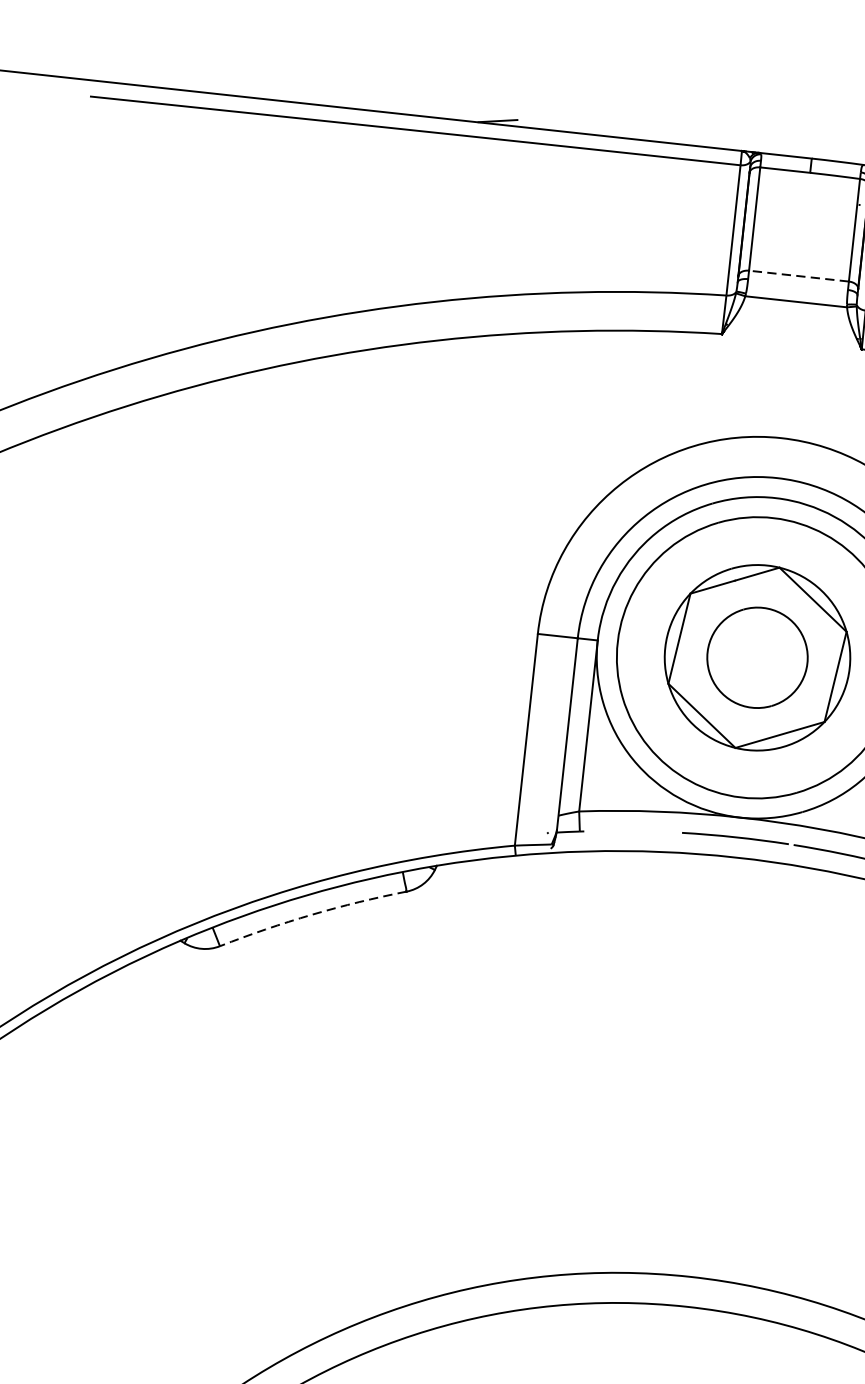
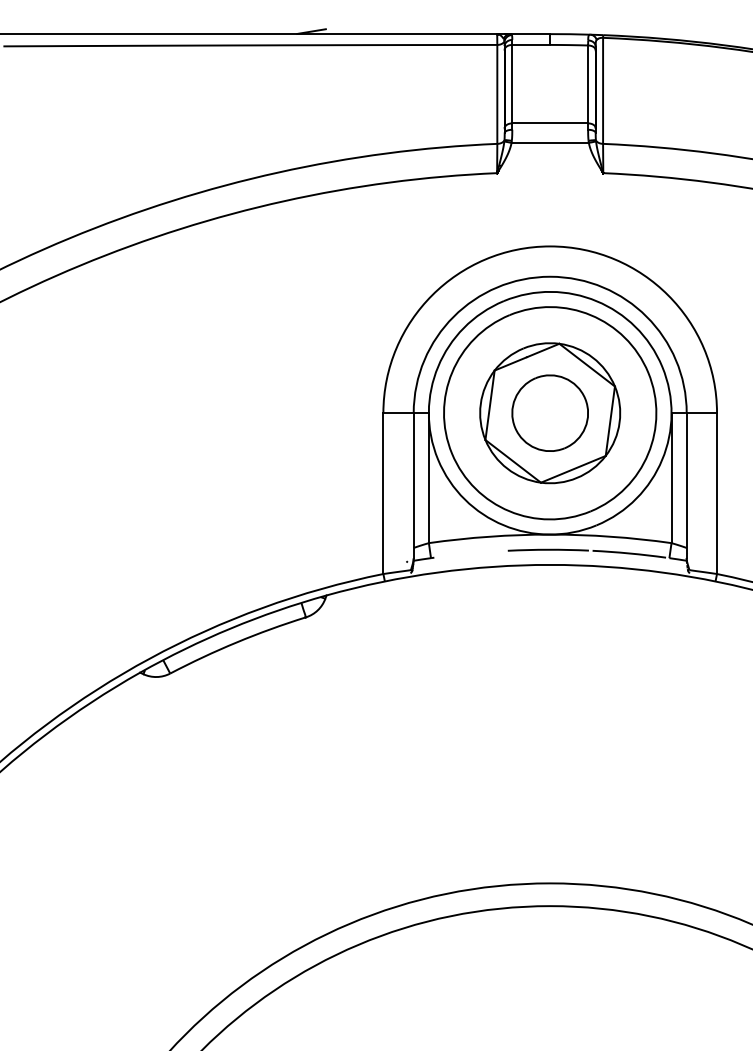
line: (799, 276) -> (550, 123), dashed -> solid
arc: (311, 914) -> (236, 642), dashed -> solid

